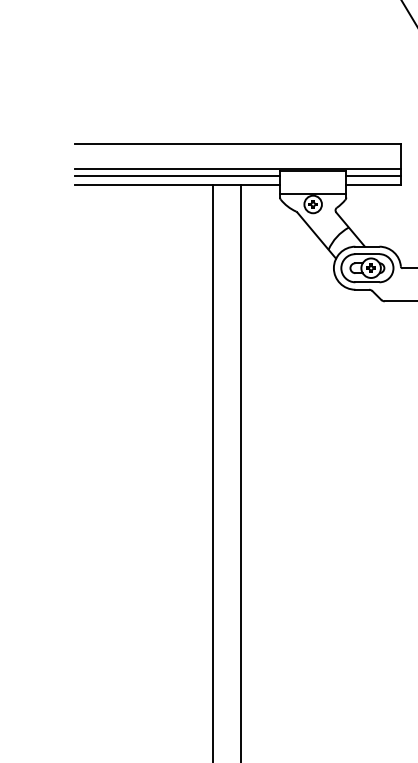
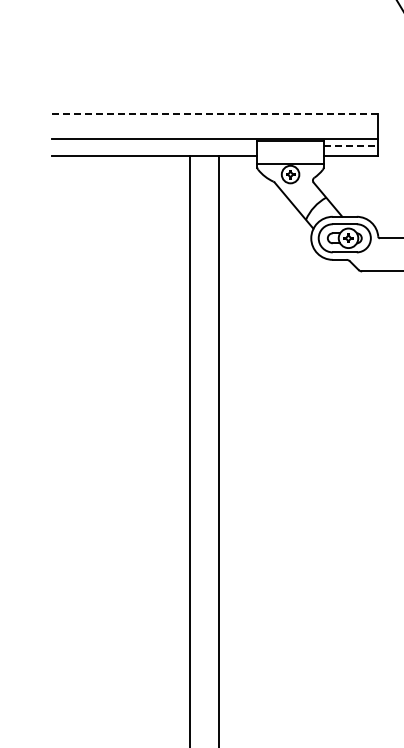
line: (237, 144) -> (214, 114), solid -> dashed
line: (177, 175) -> (154, 145), removed
line: (374, 175) -> (351, 145), solid -> dashed

